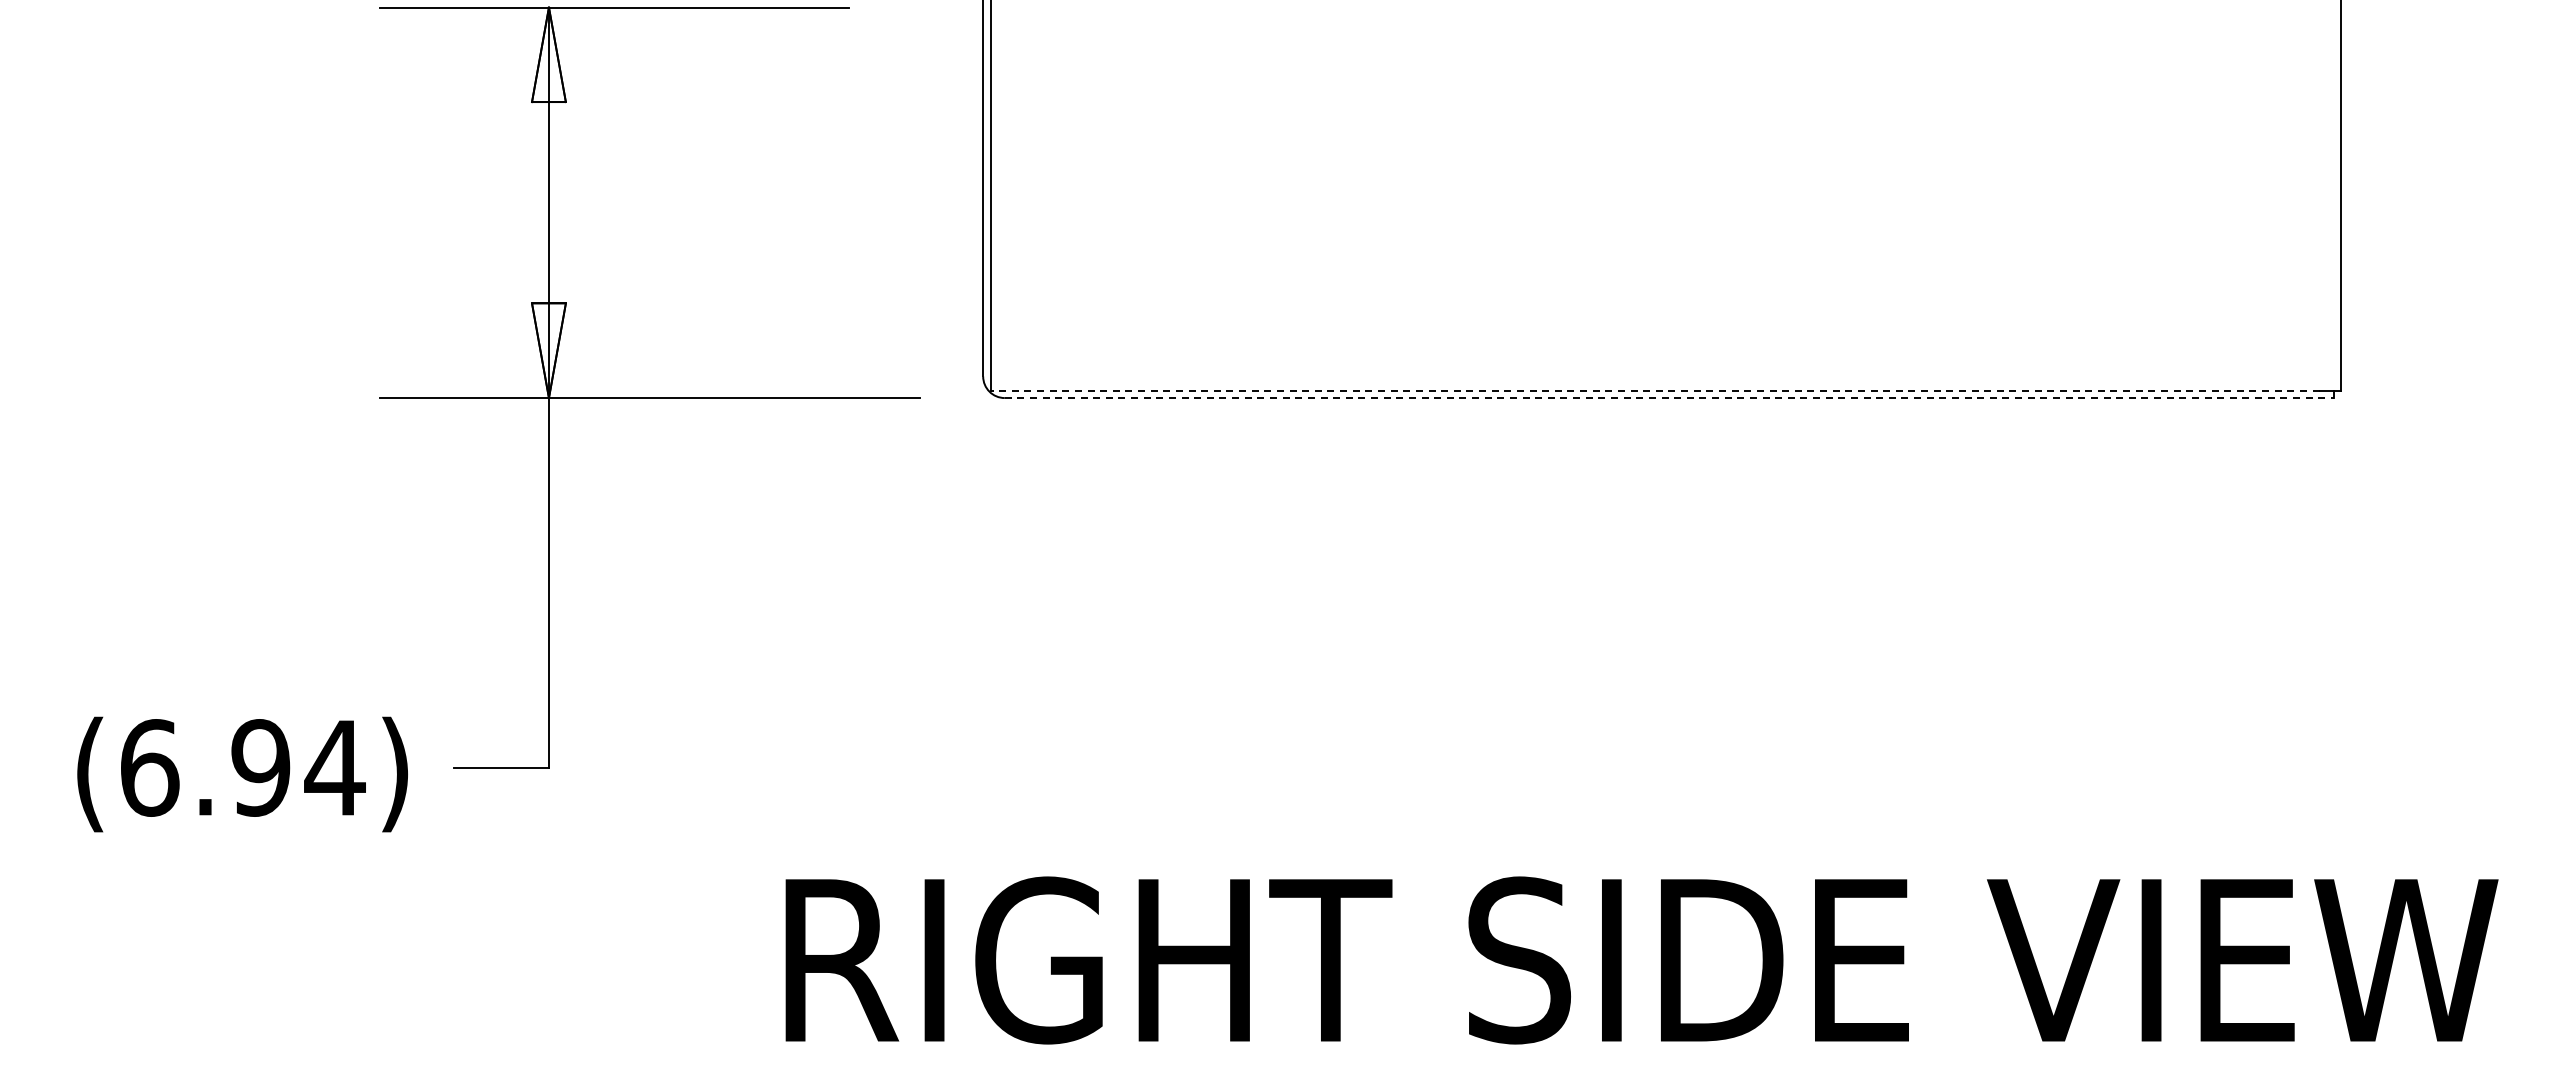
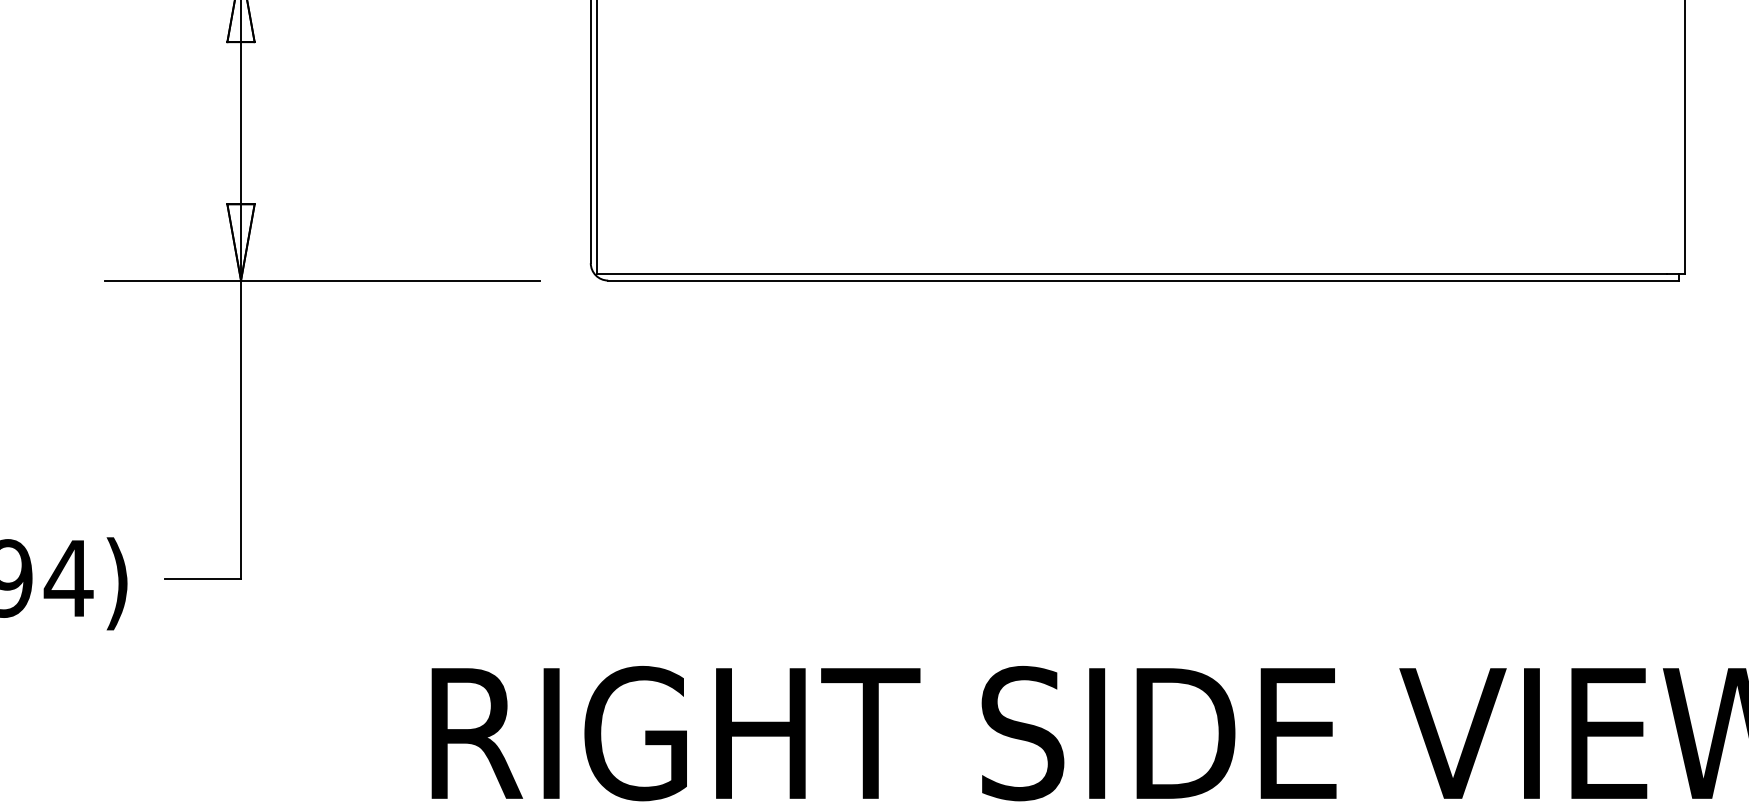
line: (1654, 390) -> (1131, 274), dashed -> solid
line: (1669, 398) -> (1143, 280), dashed -> solid

